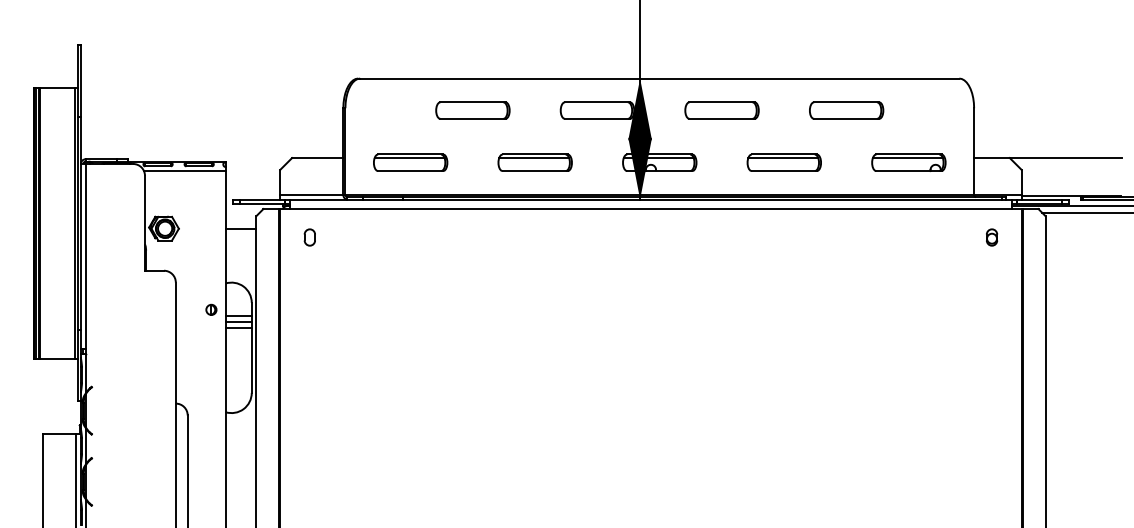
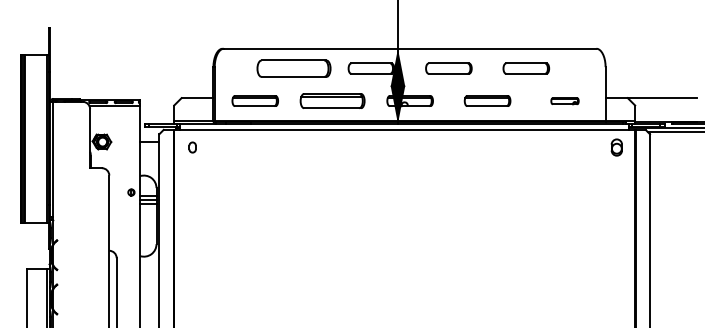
part: (472, 110) -> (293, 68), size x1.6
part: (534, 161) -> (332, 100), size x1.4
part: (908, 163) -> (564, 101), size x0.6
part: (991, 237) -> (616, 147), size x1.6

